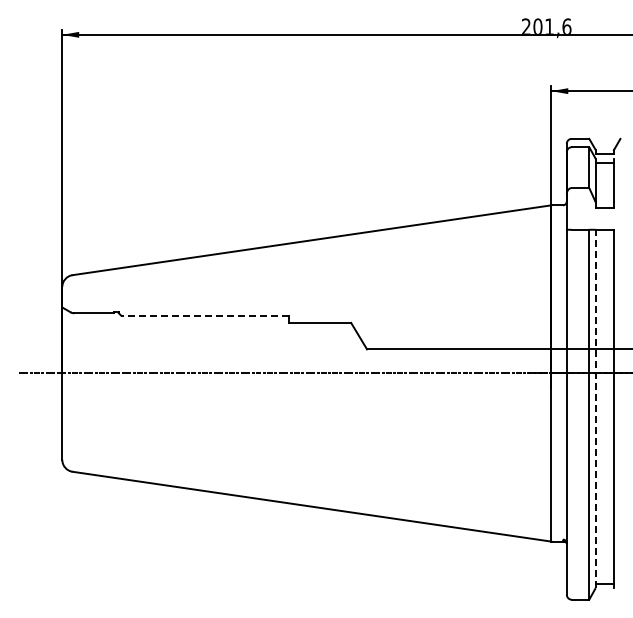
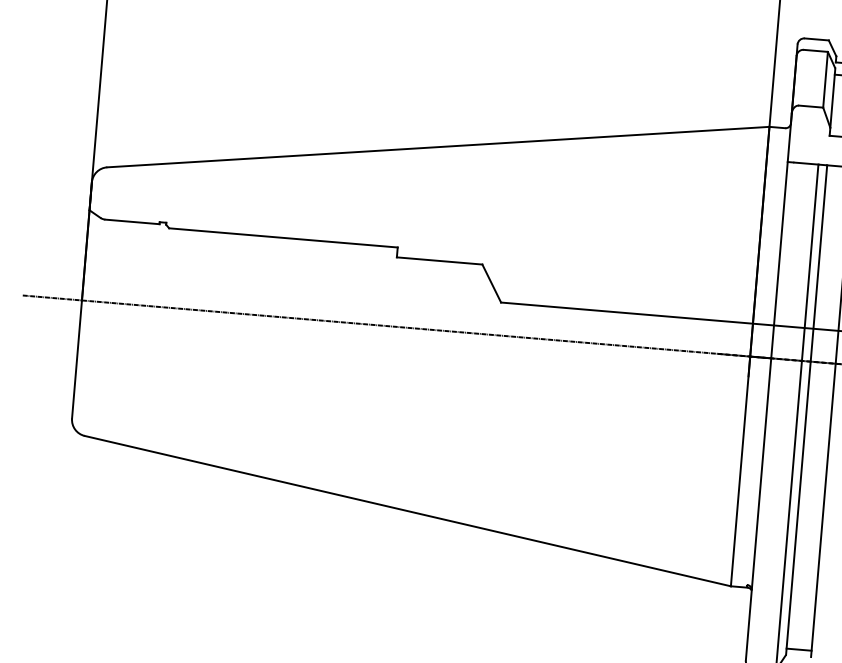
line: (204, 315) -> (282, 237), dashed -> solid
line: (595, 408) -> (806, 409), dashed -> solid

